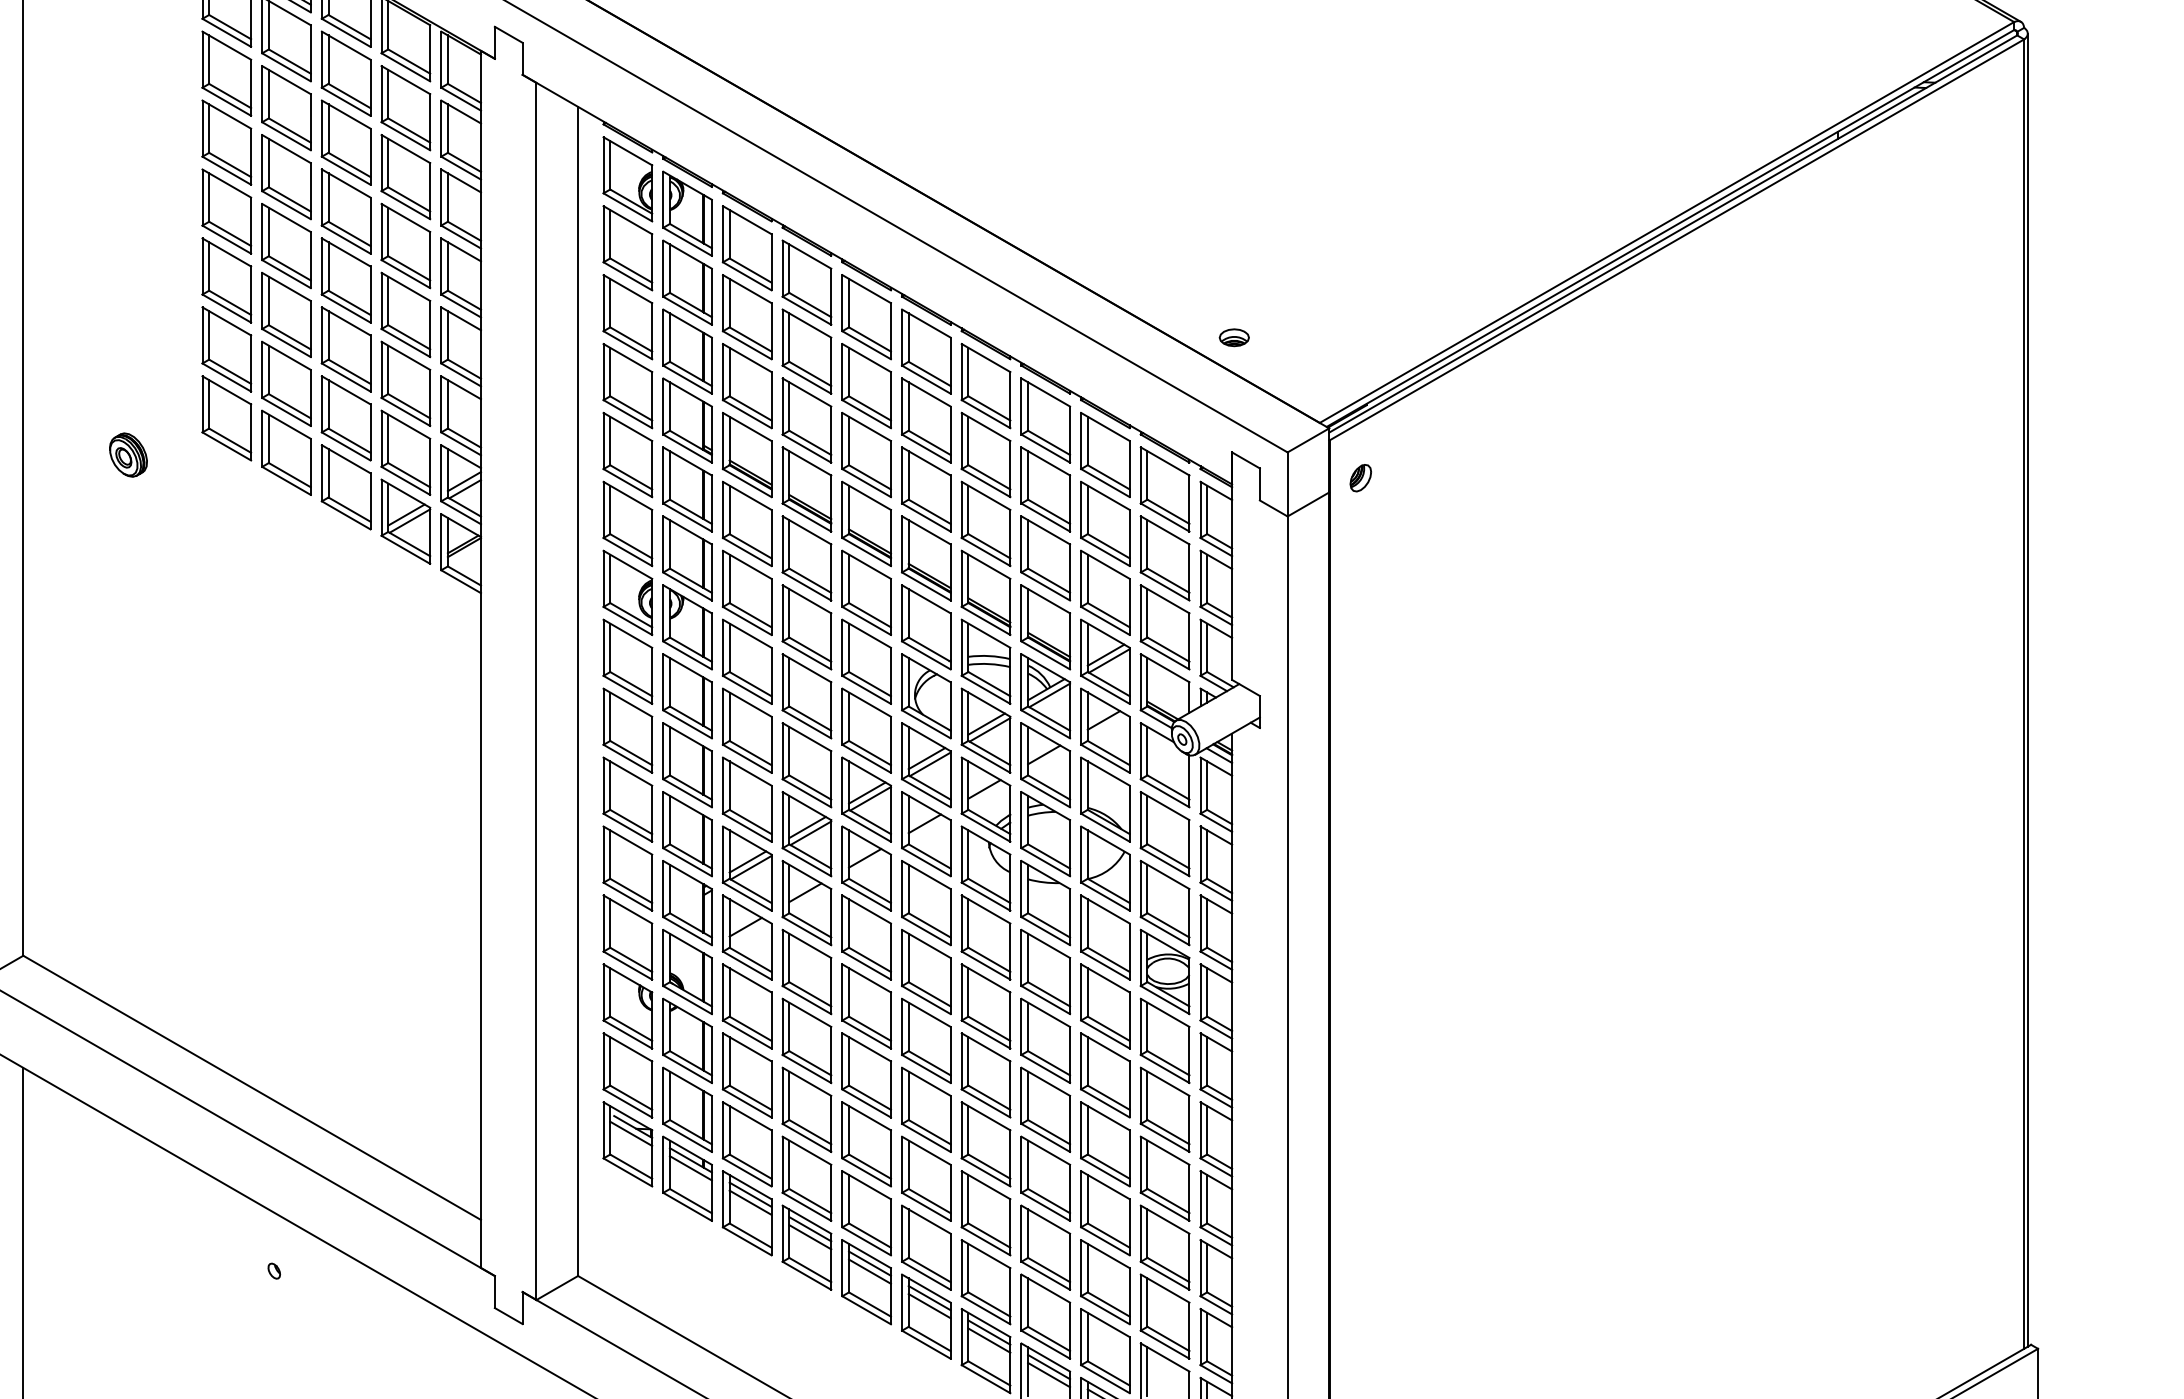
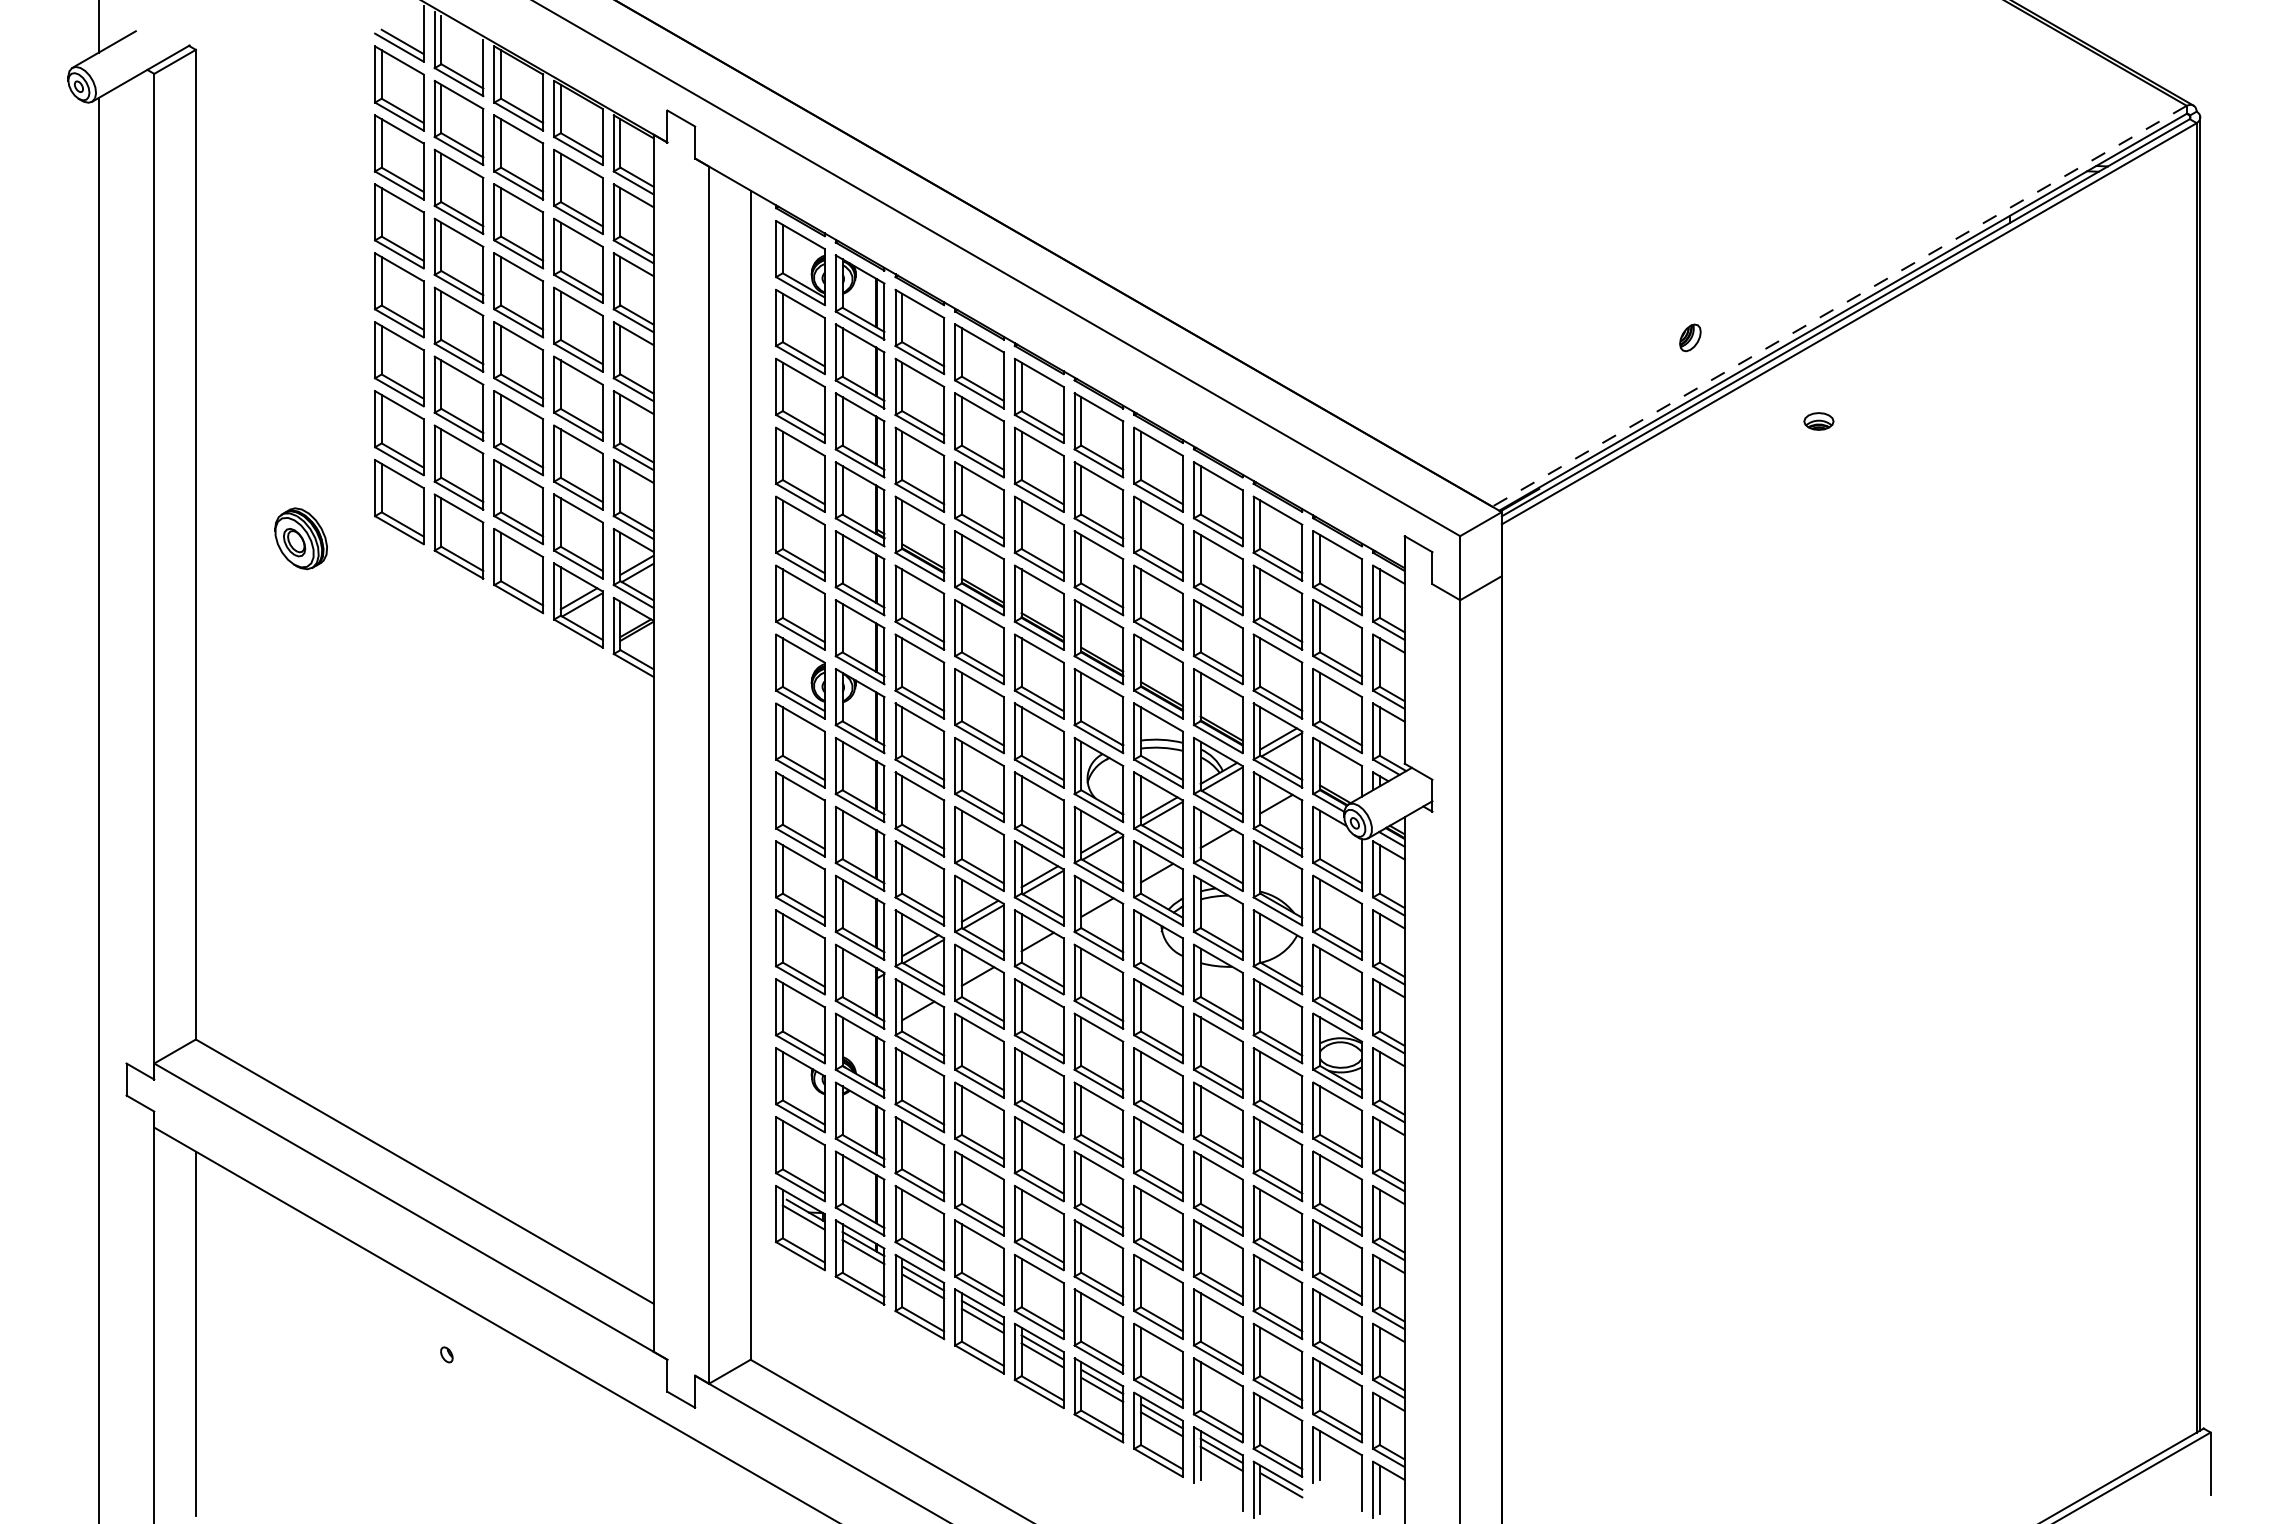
line: (1666, 222) -> (1839, 306), solid -> dashed
part: (1233, 337) -> (1818, 421), moved
part: (127, 454) -> (300, 538), size x1.4
part: (1360, 477) -> (1690, 337), moved

